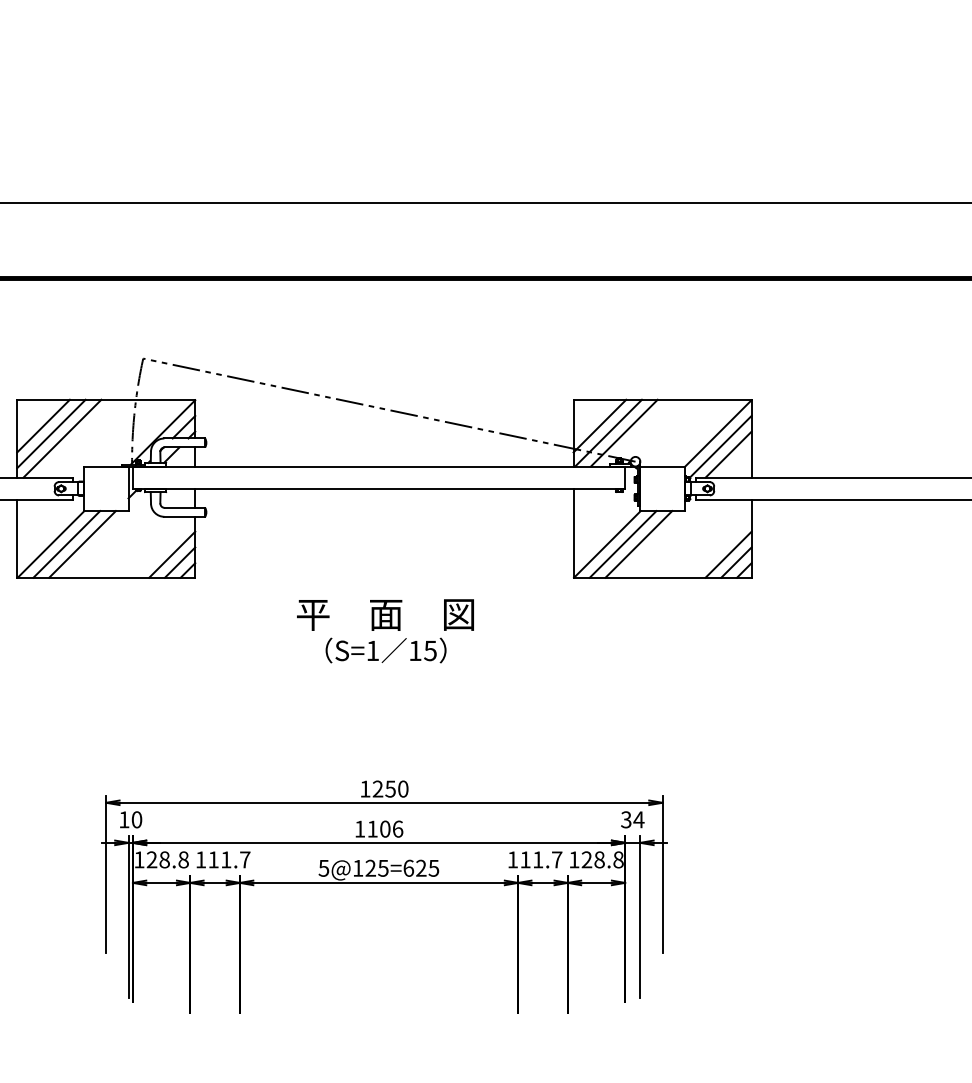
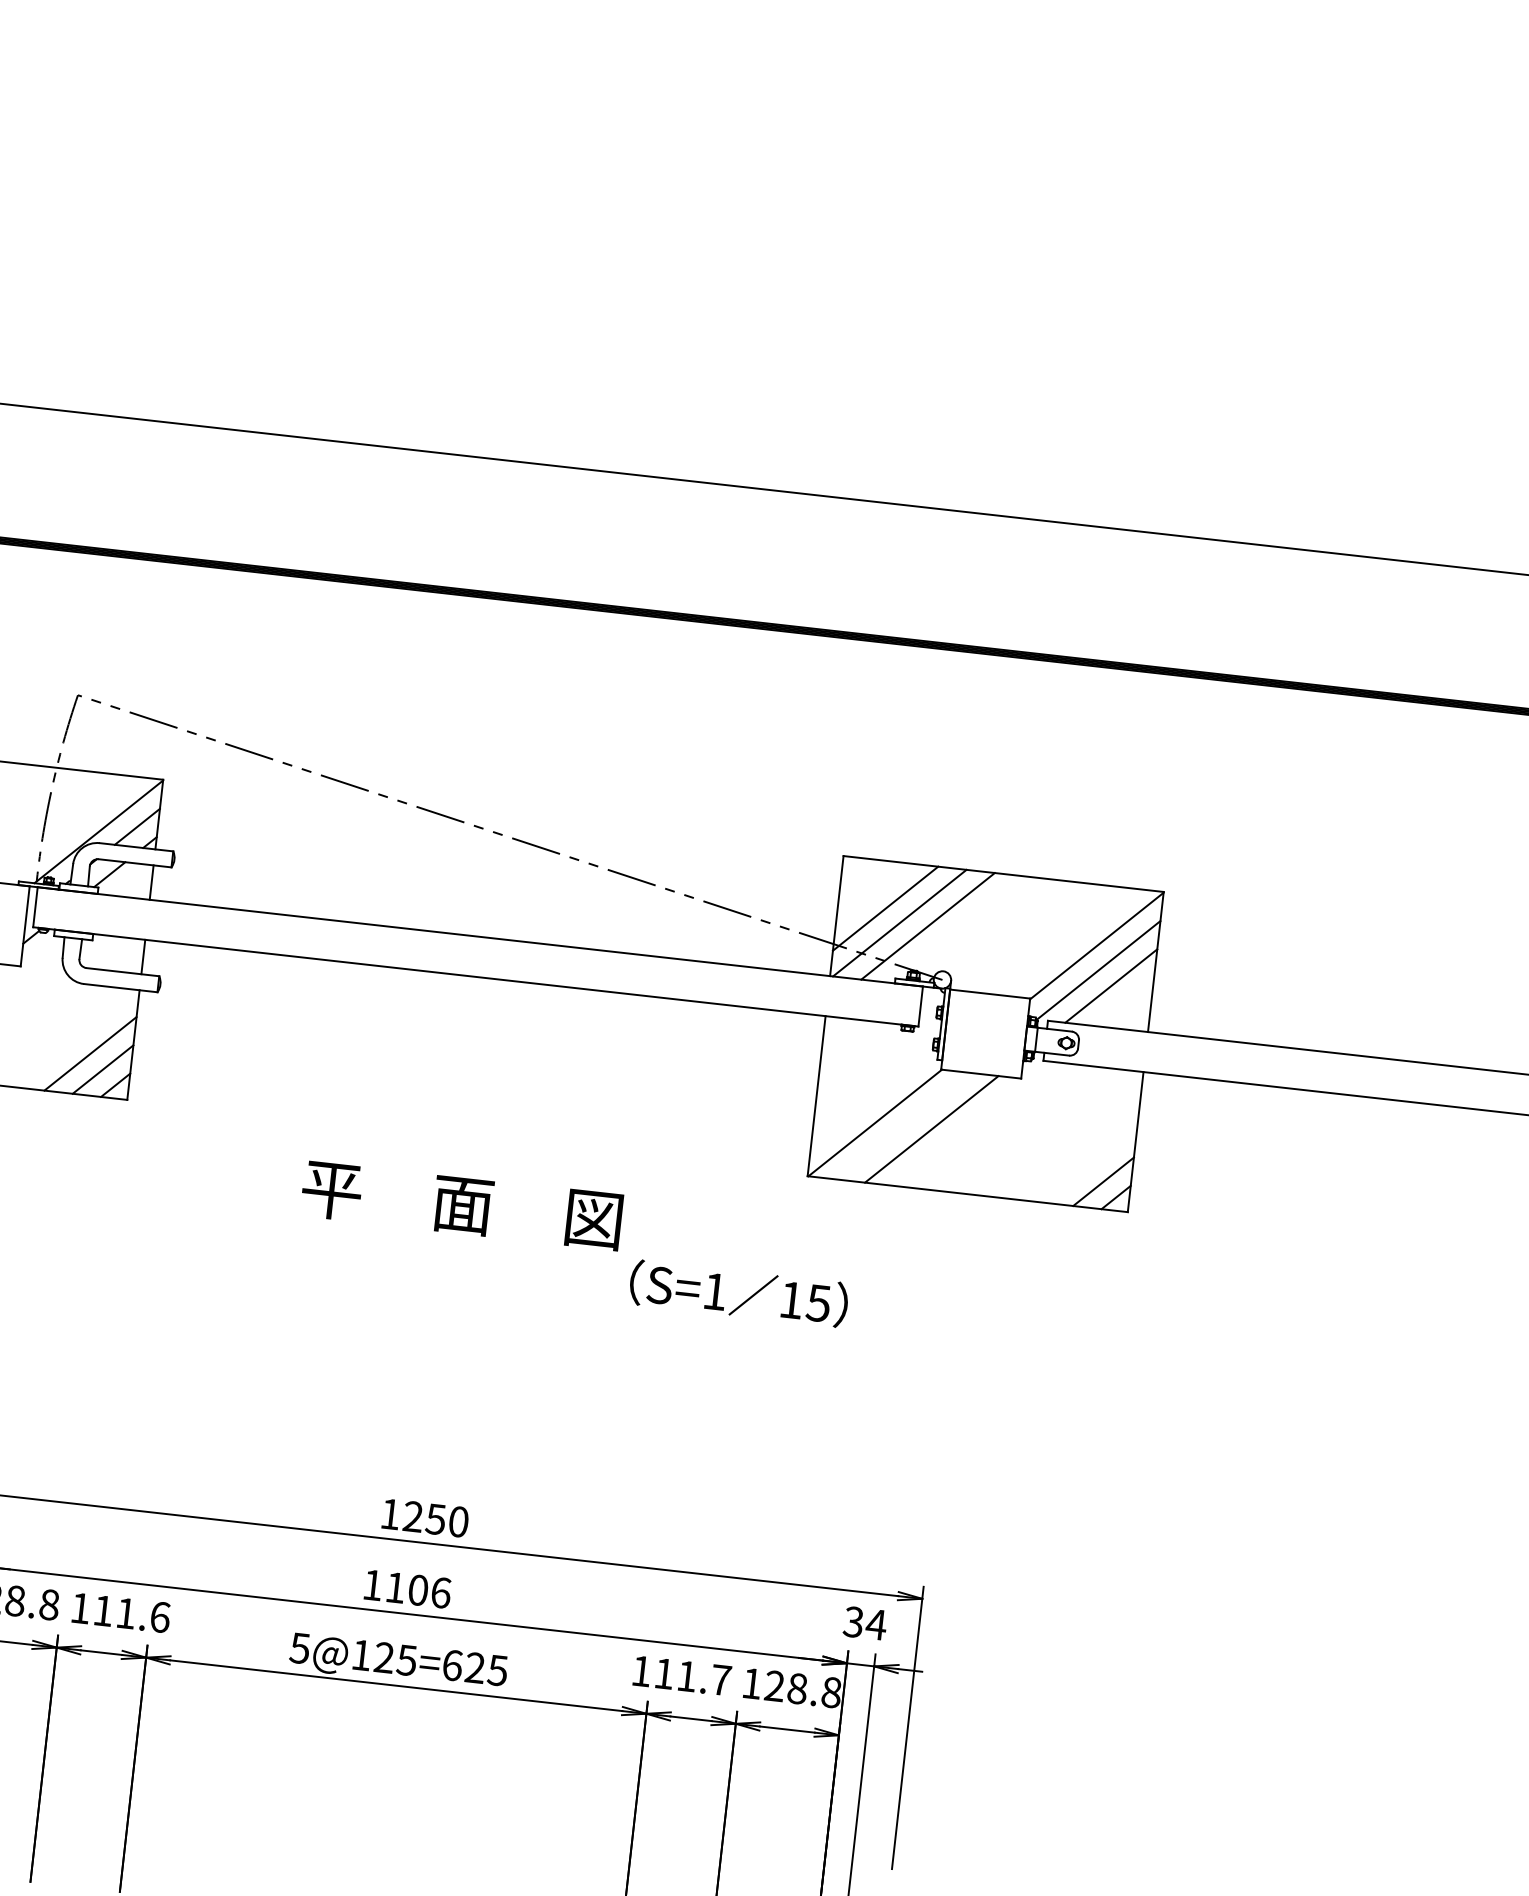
line: (622, 544) -> (902, 1126), removed
line: (728, 554) -> (1090, 1165), removed
text: (385, 650) -> (737, 1293), moved
text: (245, 859) -> (160, 1616), 111.7 -> 111.6

